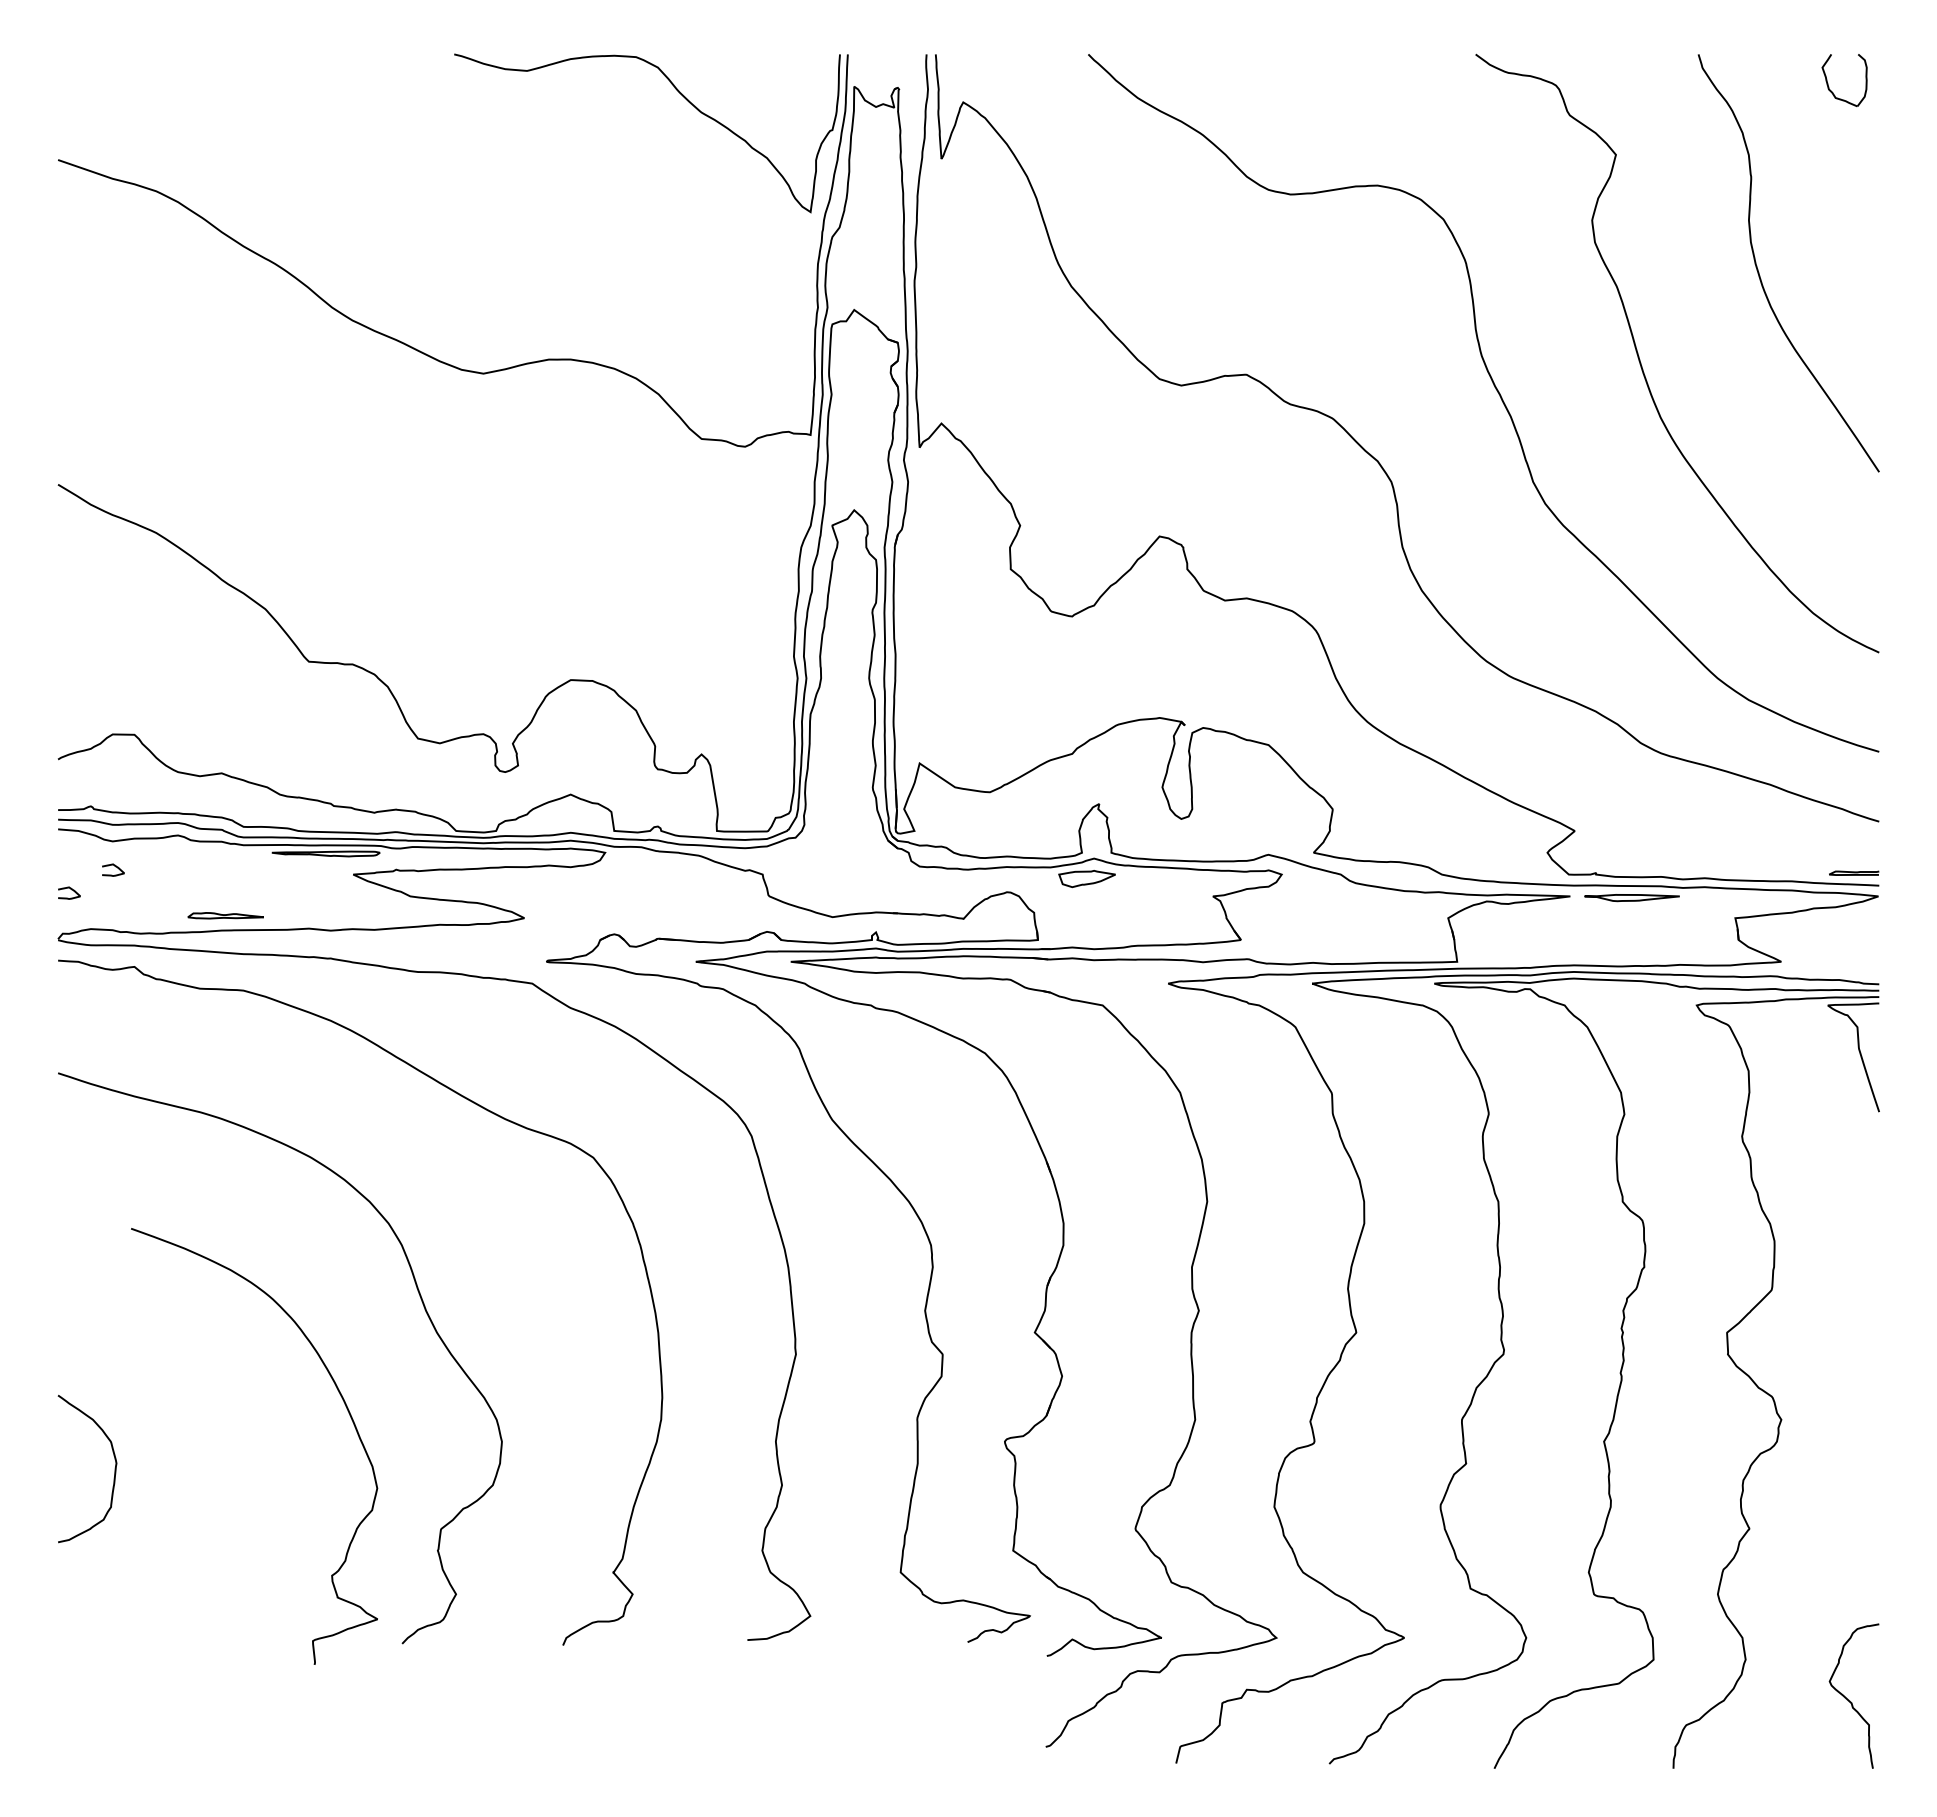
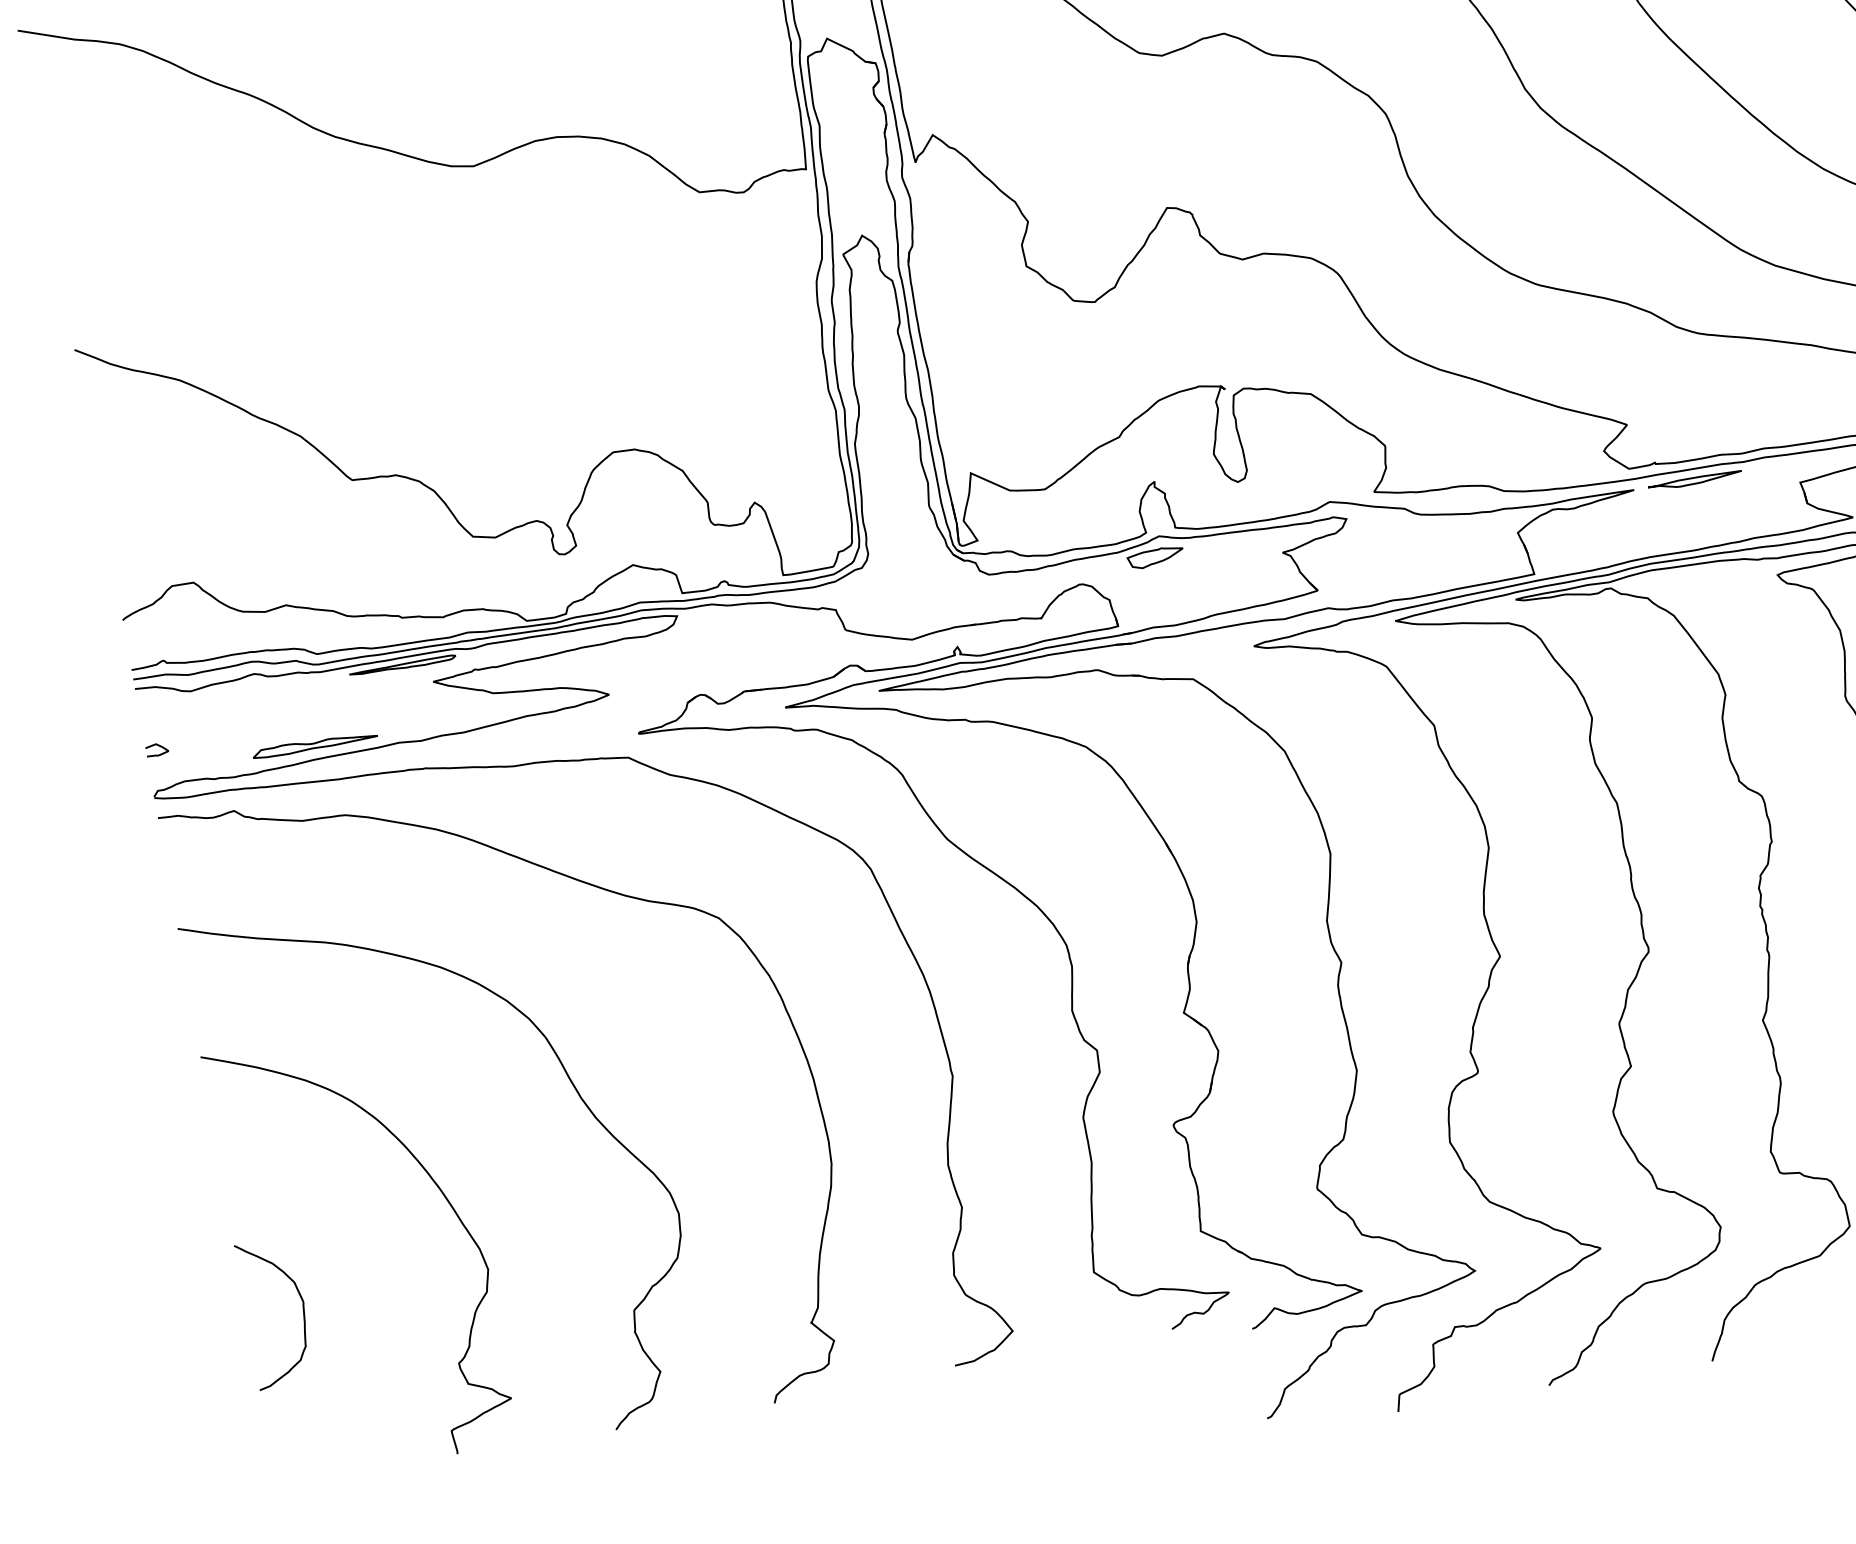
curve: (115, 867) -> (198, 716), removed
part: (225, 915) -> (314, 744), size x1.67
curve: (343, 1402) -> (439, 1190), moved

